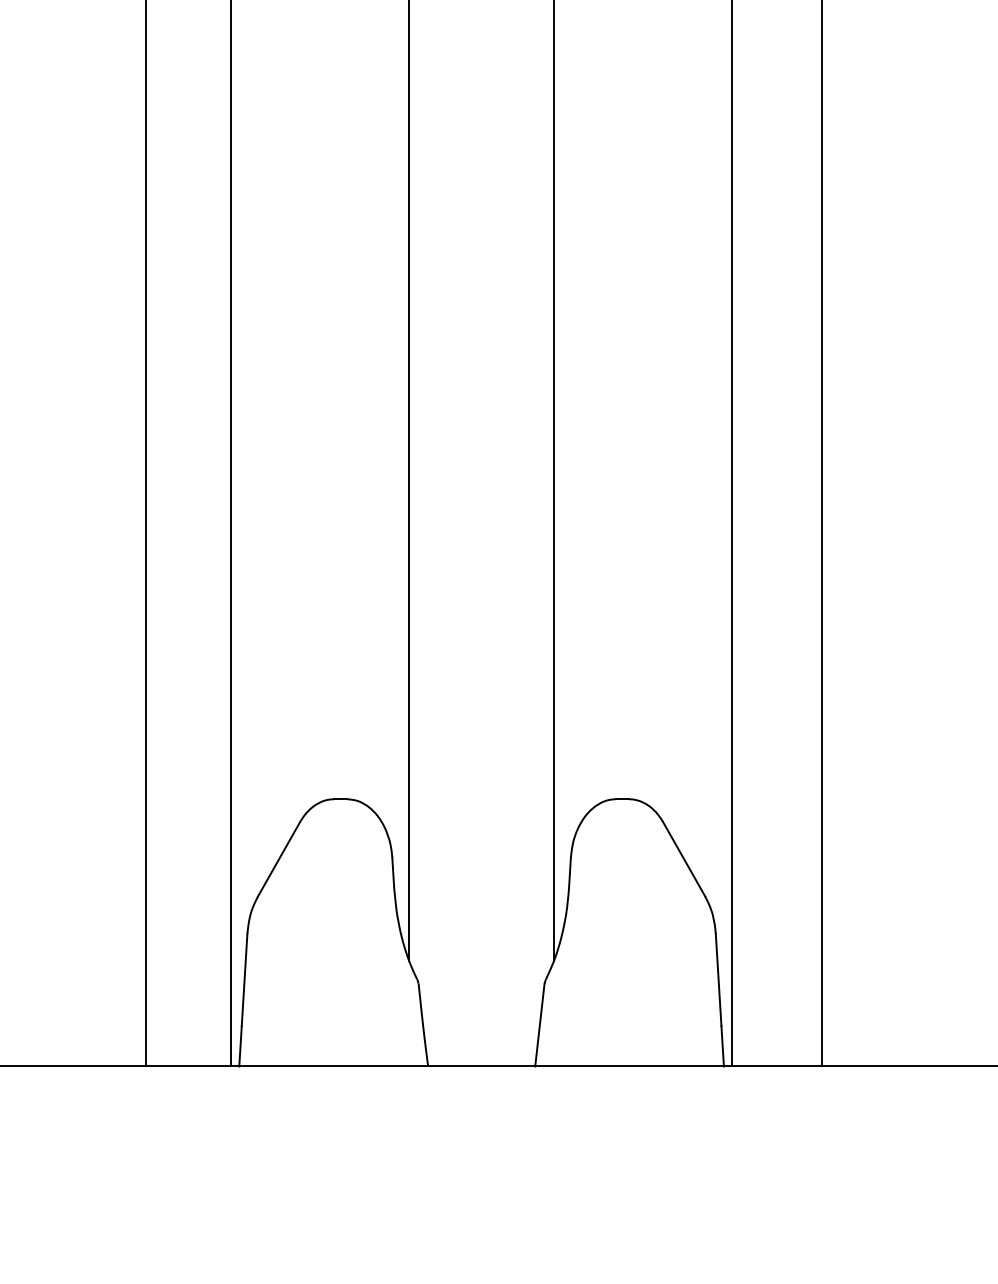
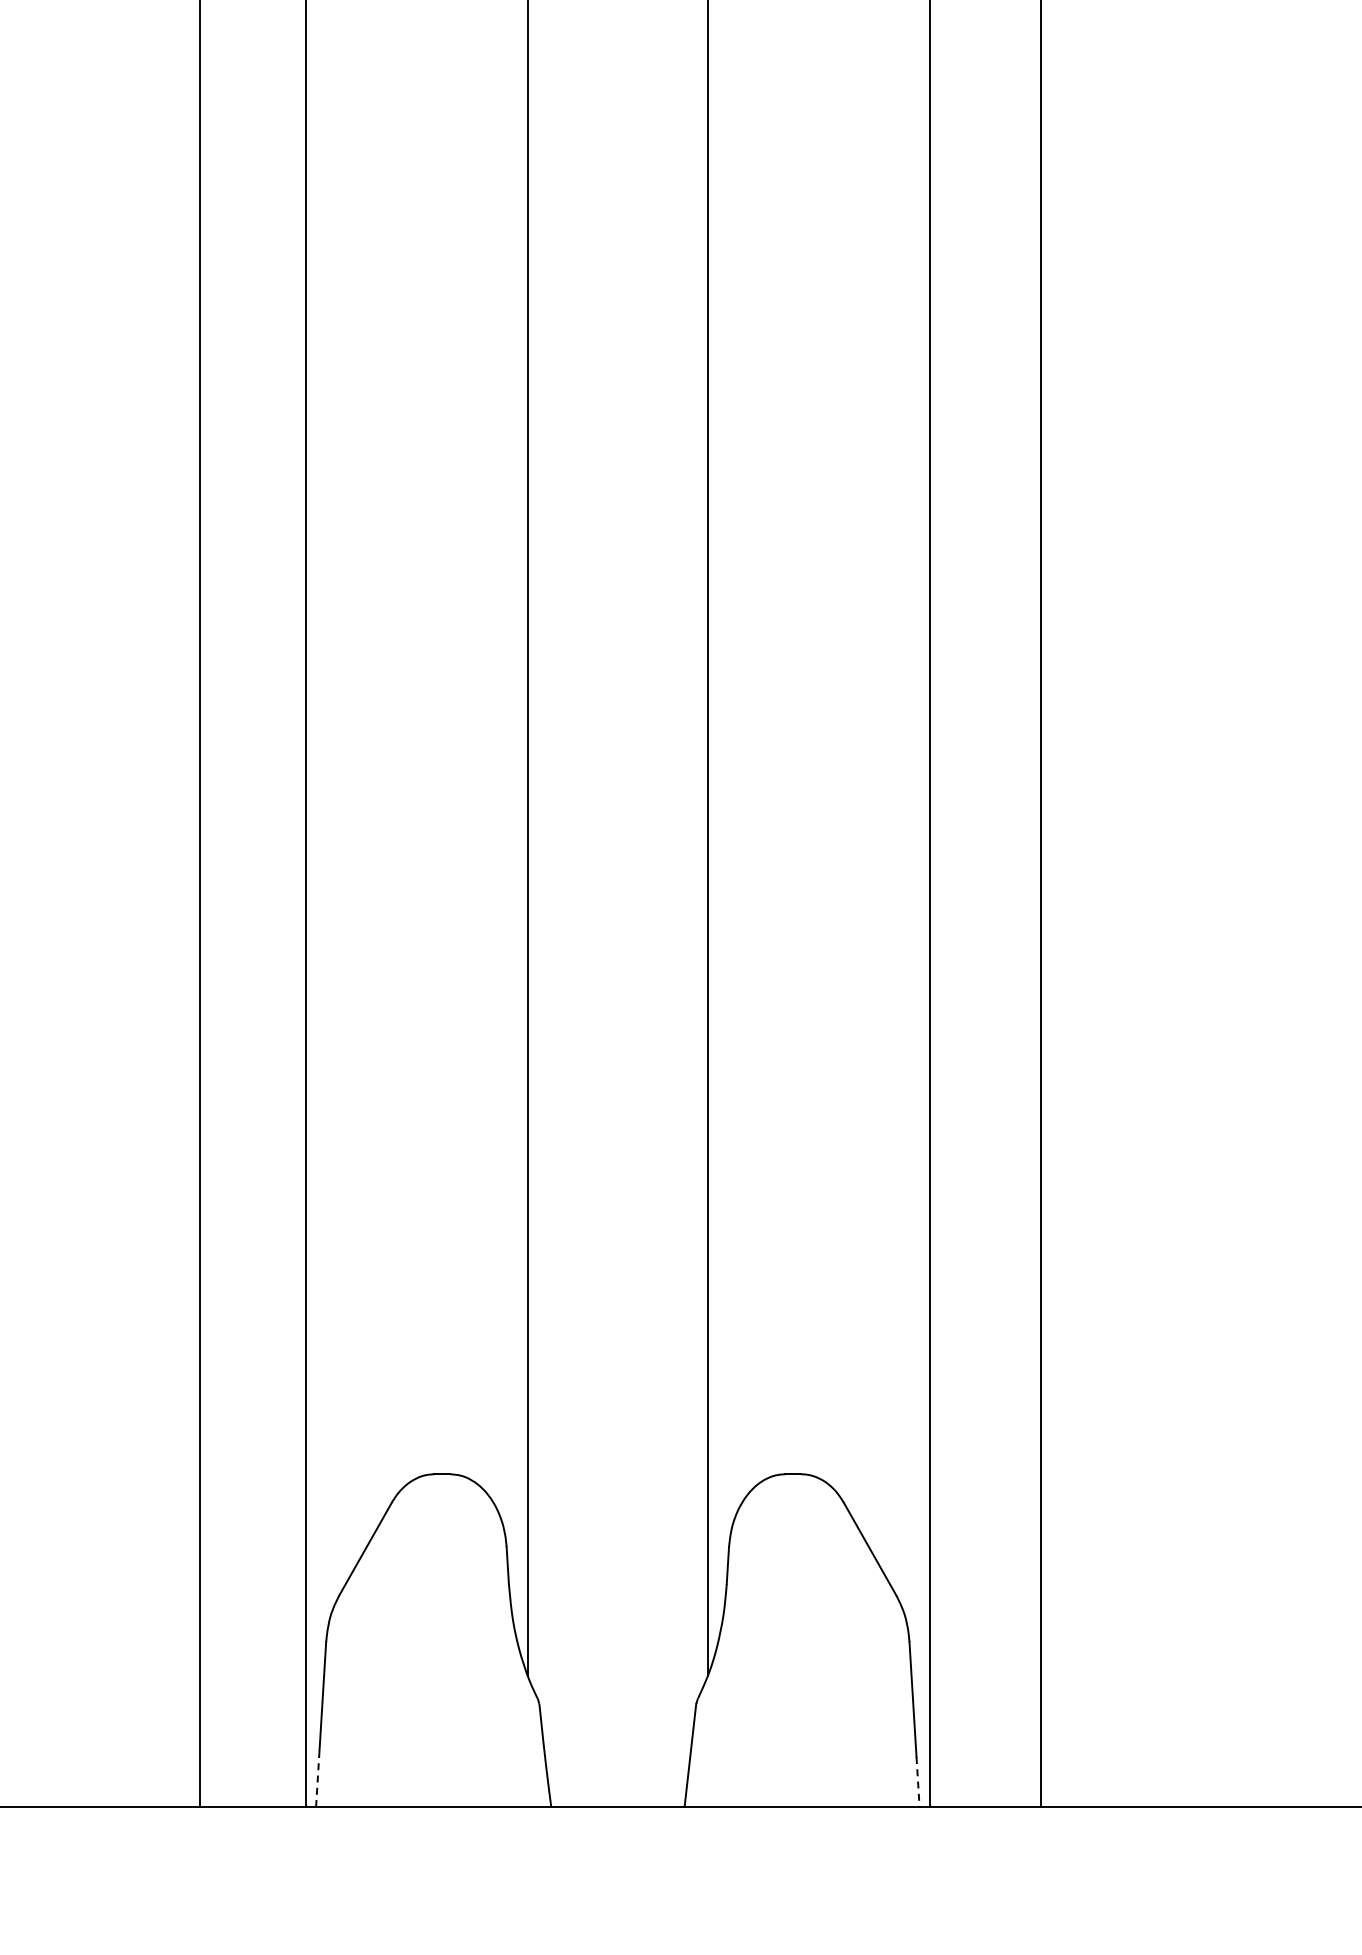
line: (240, 1045) -> (317, 1781), solid -> dashed
line: (723, 1046) -> (918, 1782), solid -> dashed

